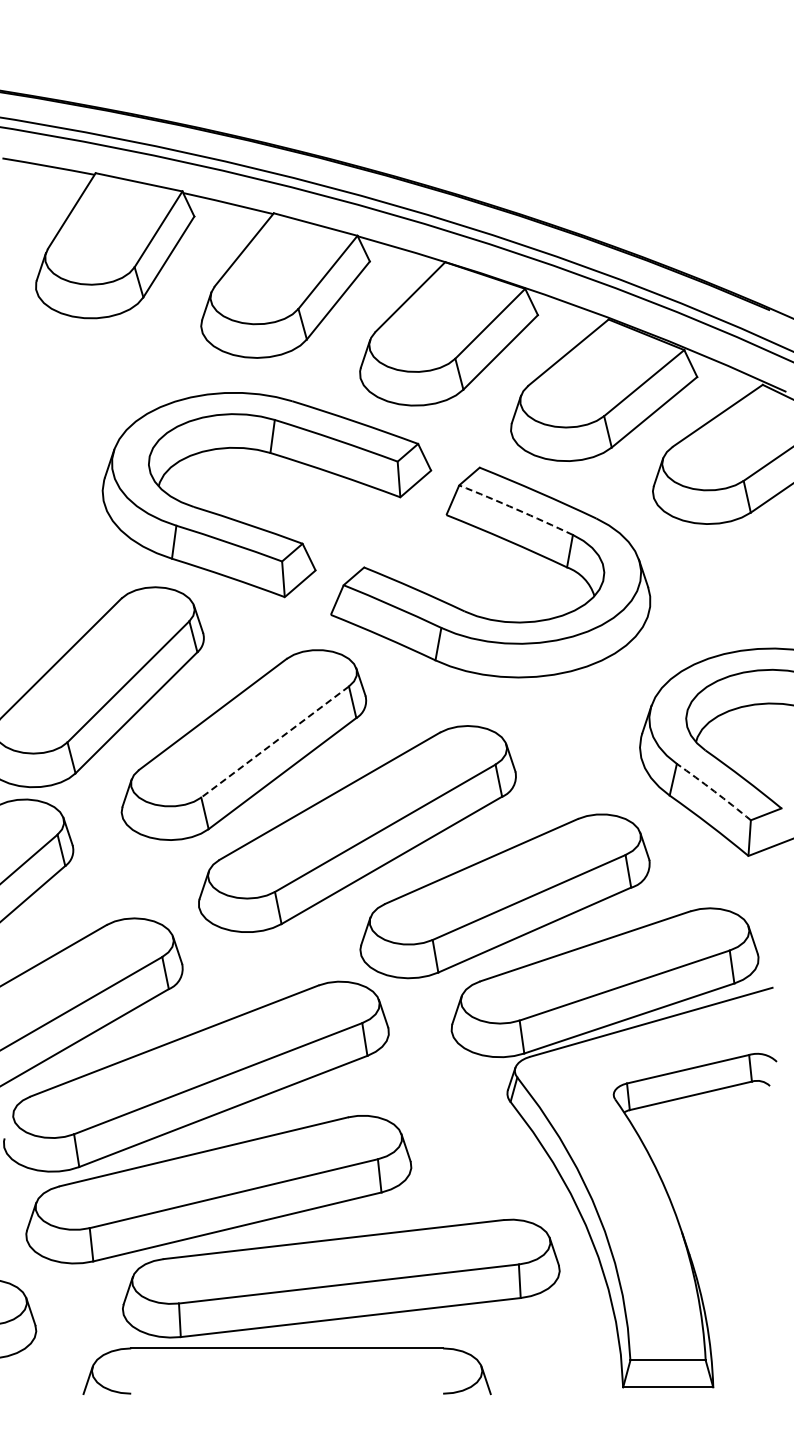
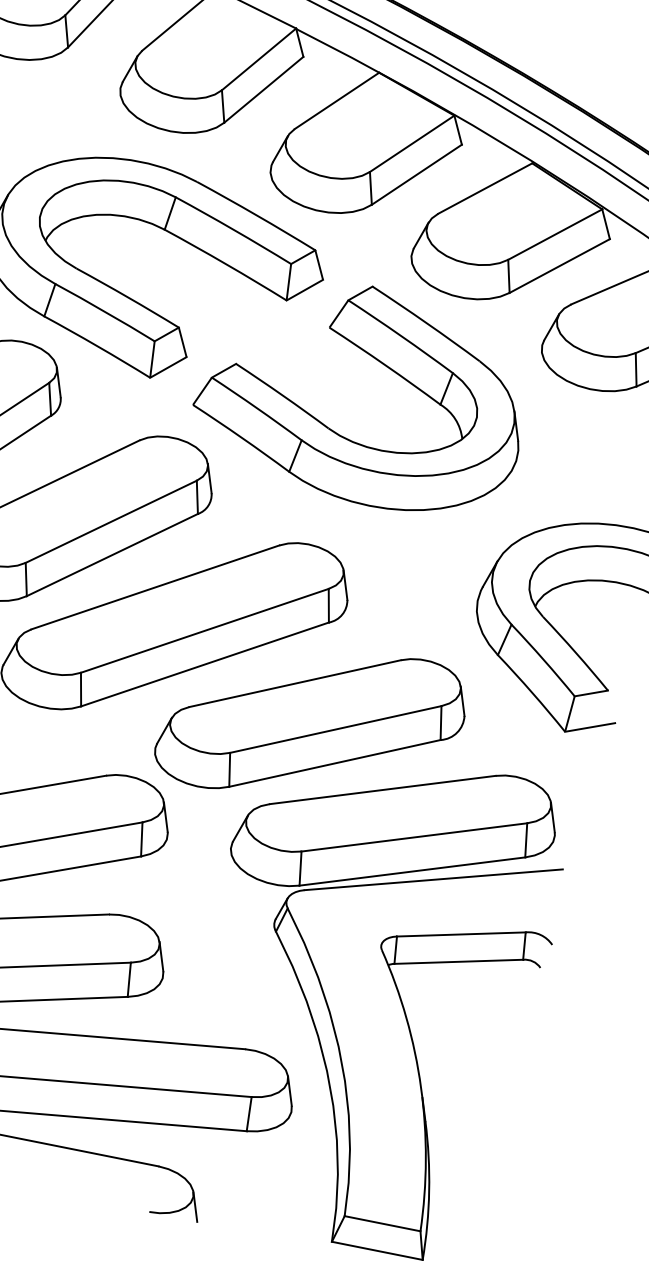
arc: (516, 509) -> (401, 336), dashed -> solid
line: (274, 742) -> (110, 522), dashed -> solid
arc: (714, 791) -> (543, 660), dashed -> solid

